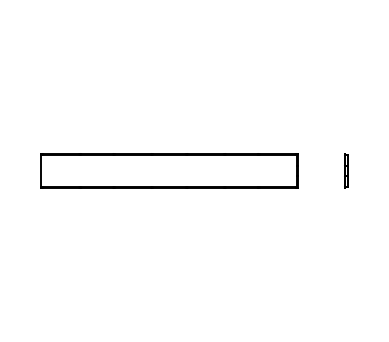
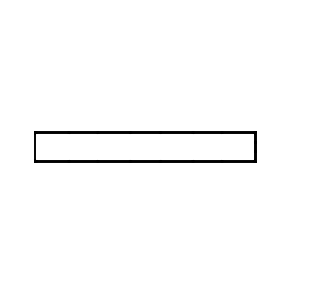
line: (345, 170) -> (296, 146), removed

